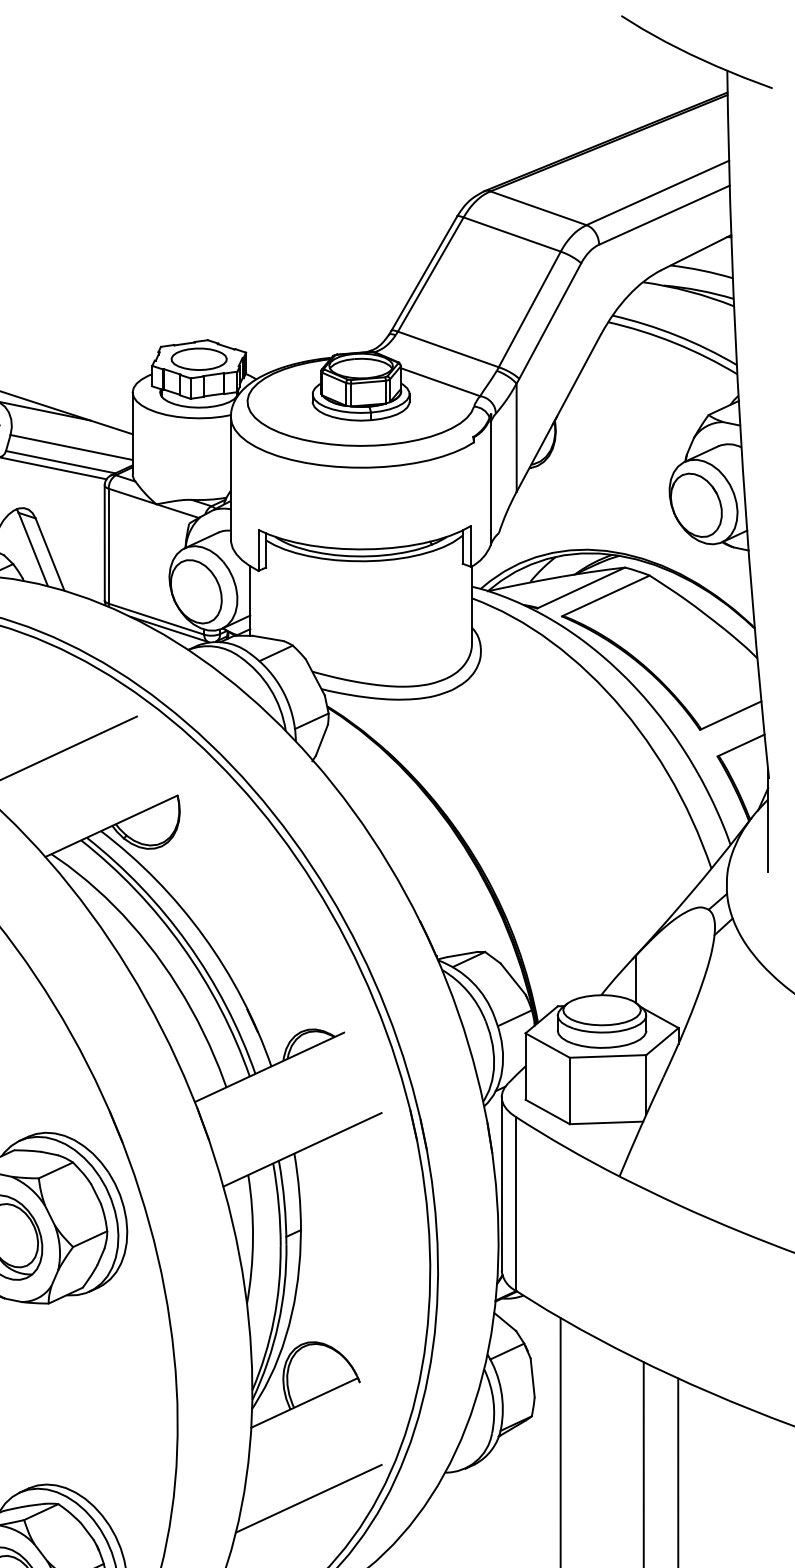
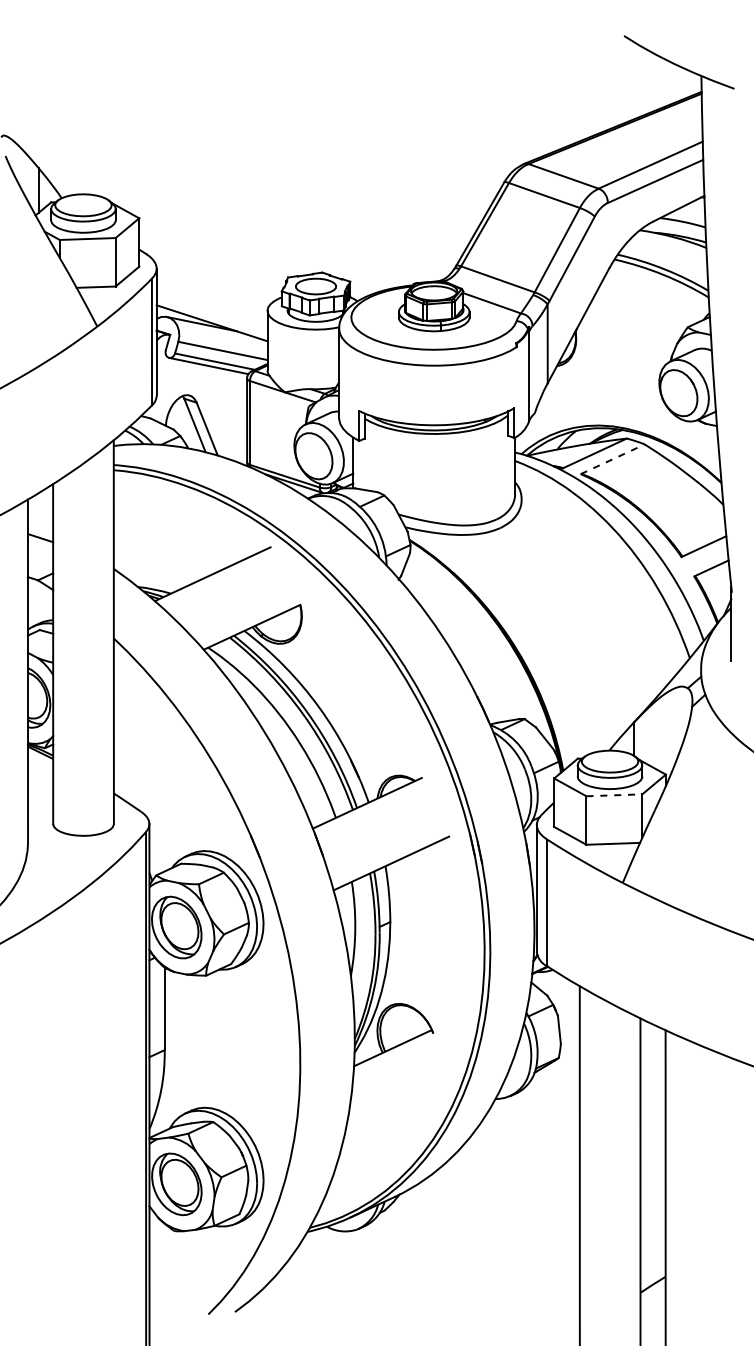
line: (606, 596) -> (613, 459), solid -> dashed
line: (608, 1056) -> (614, 795), solid -> dashed
line: (308, 1497) -> (395, 1117), removed

